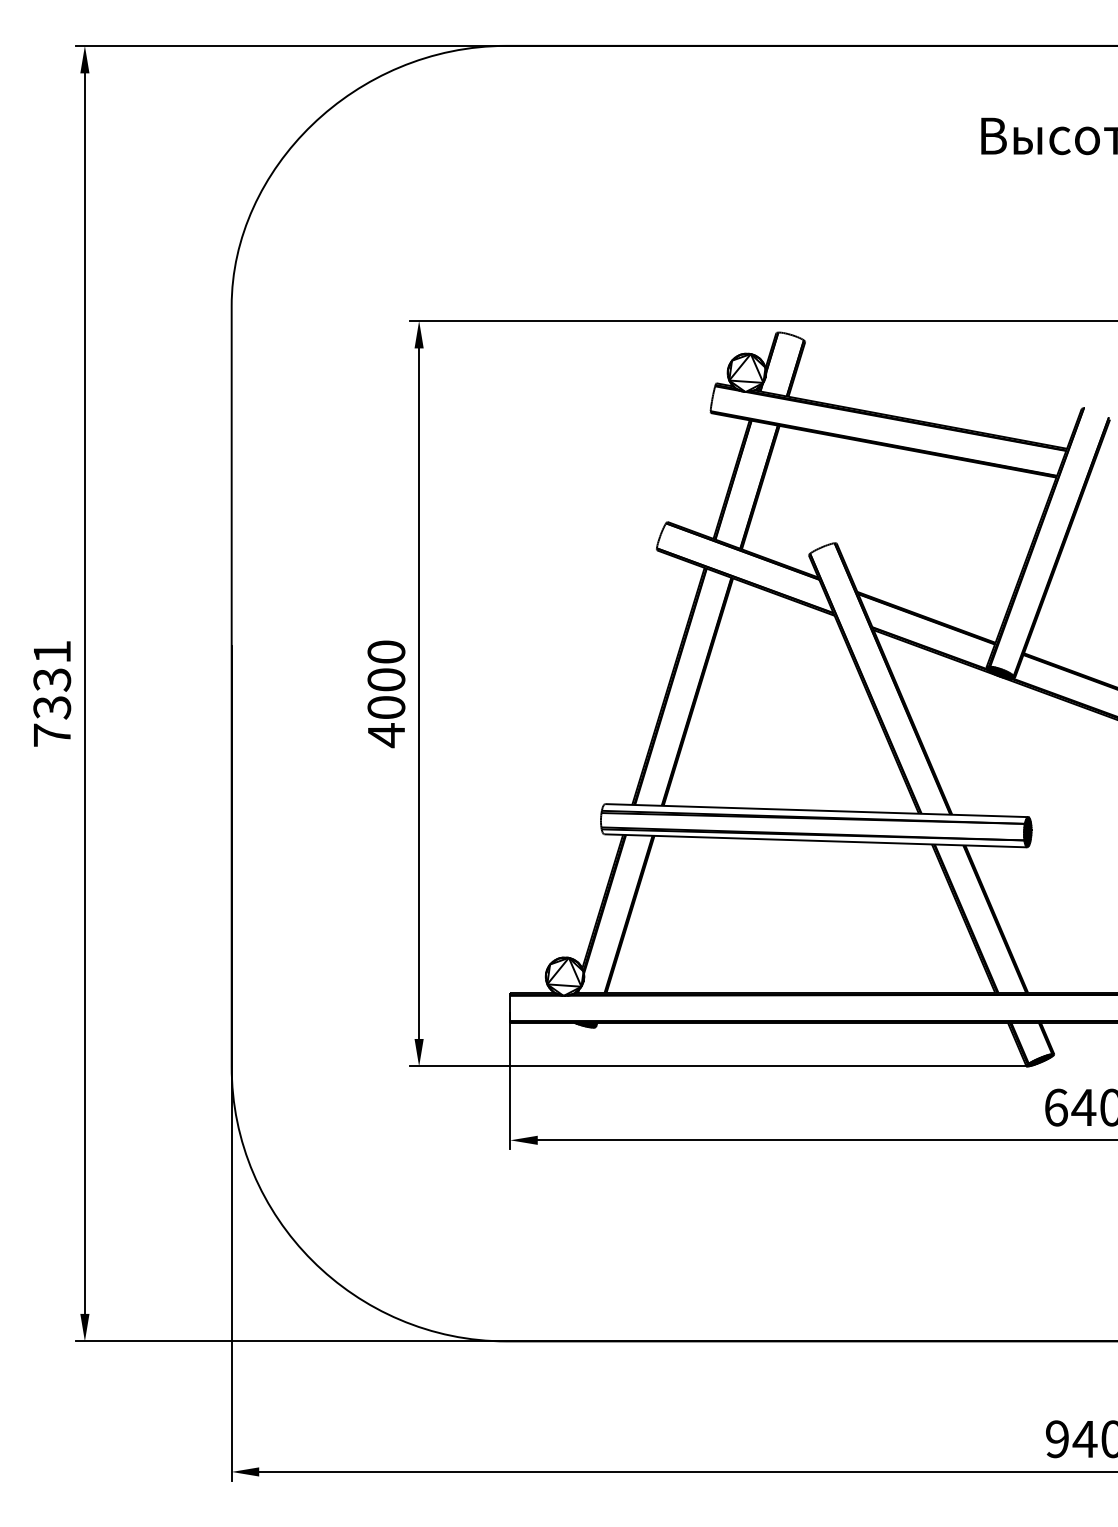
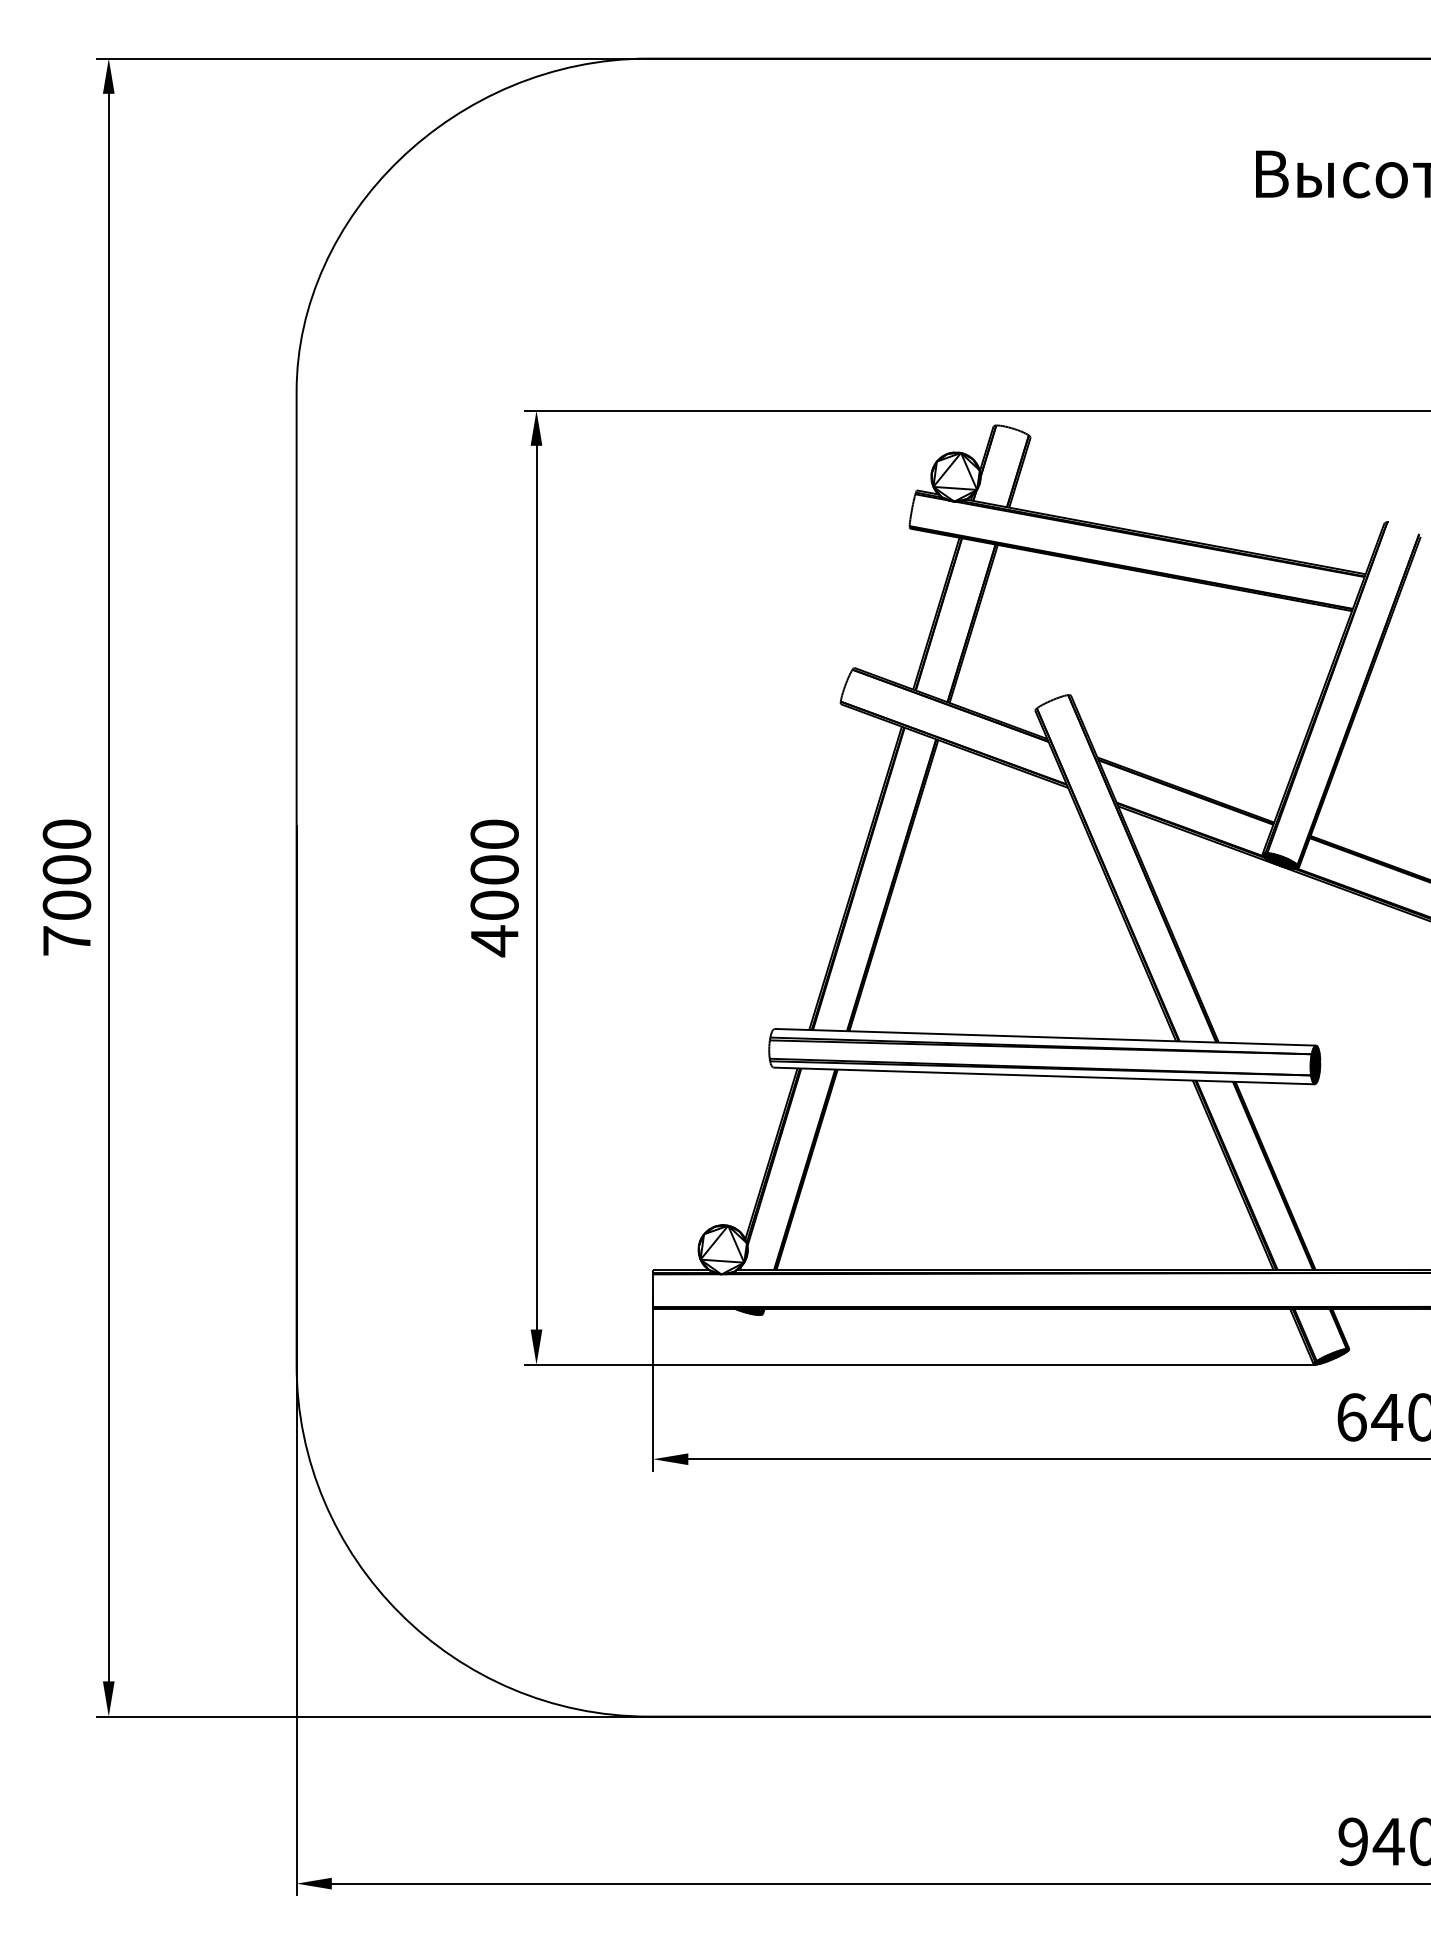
text: (51, 679) -> (66, 869), 7331 -> 7000

